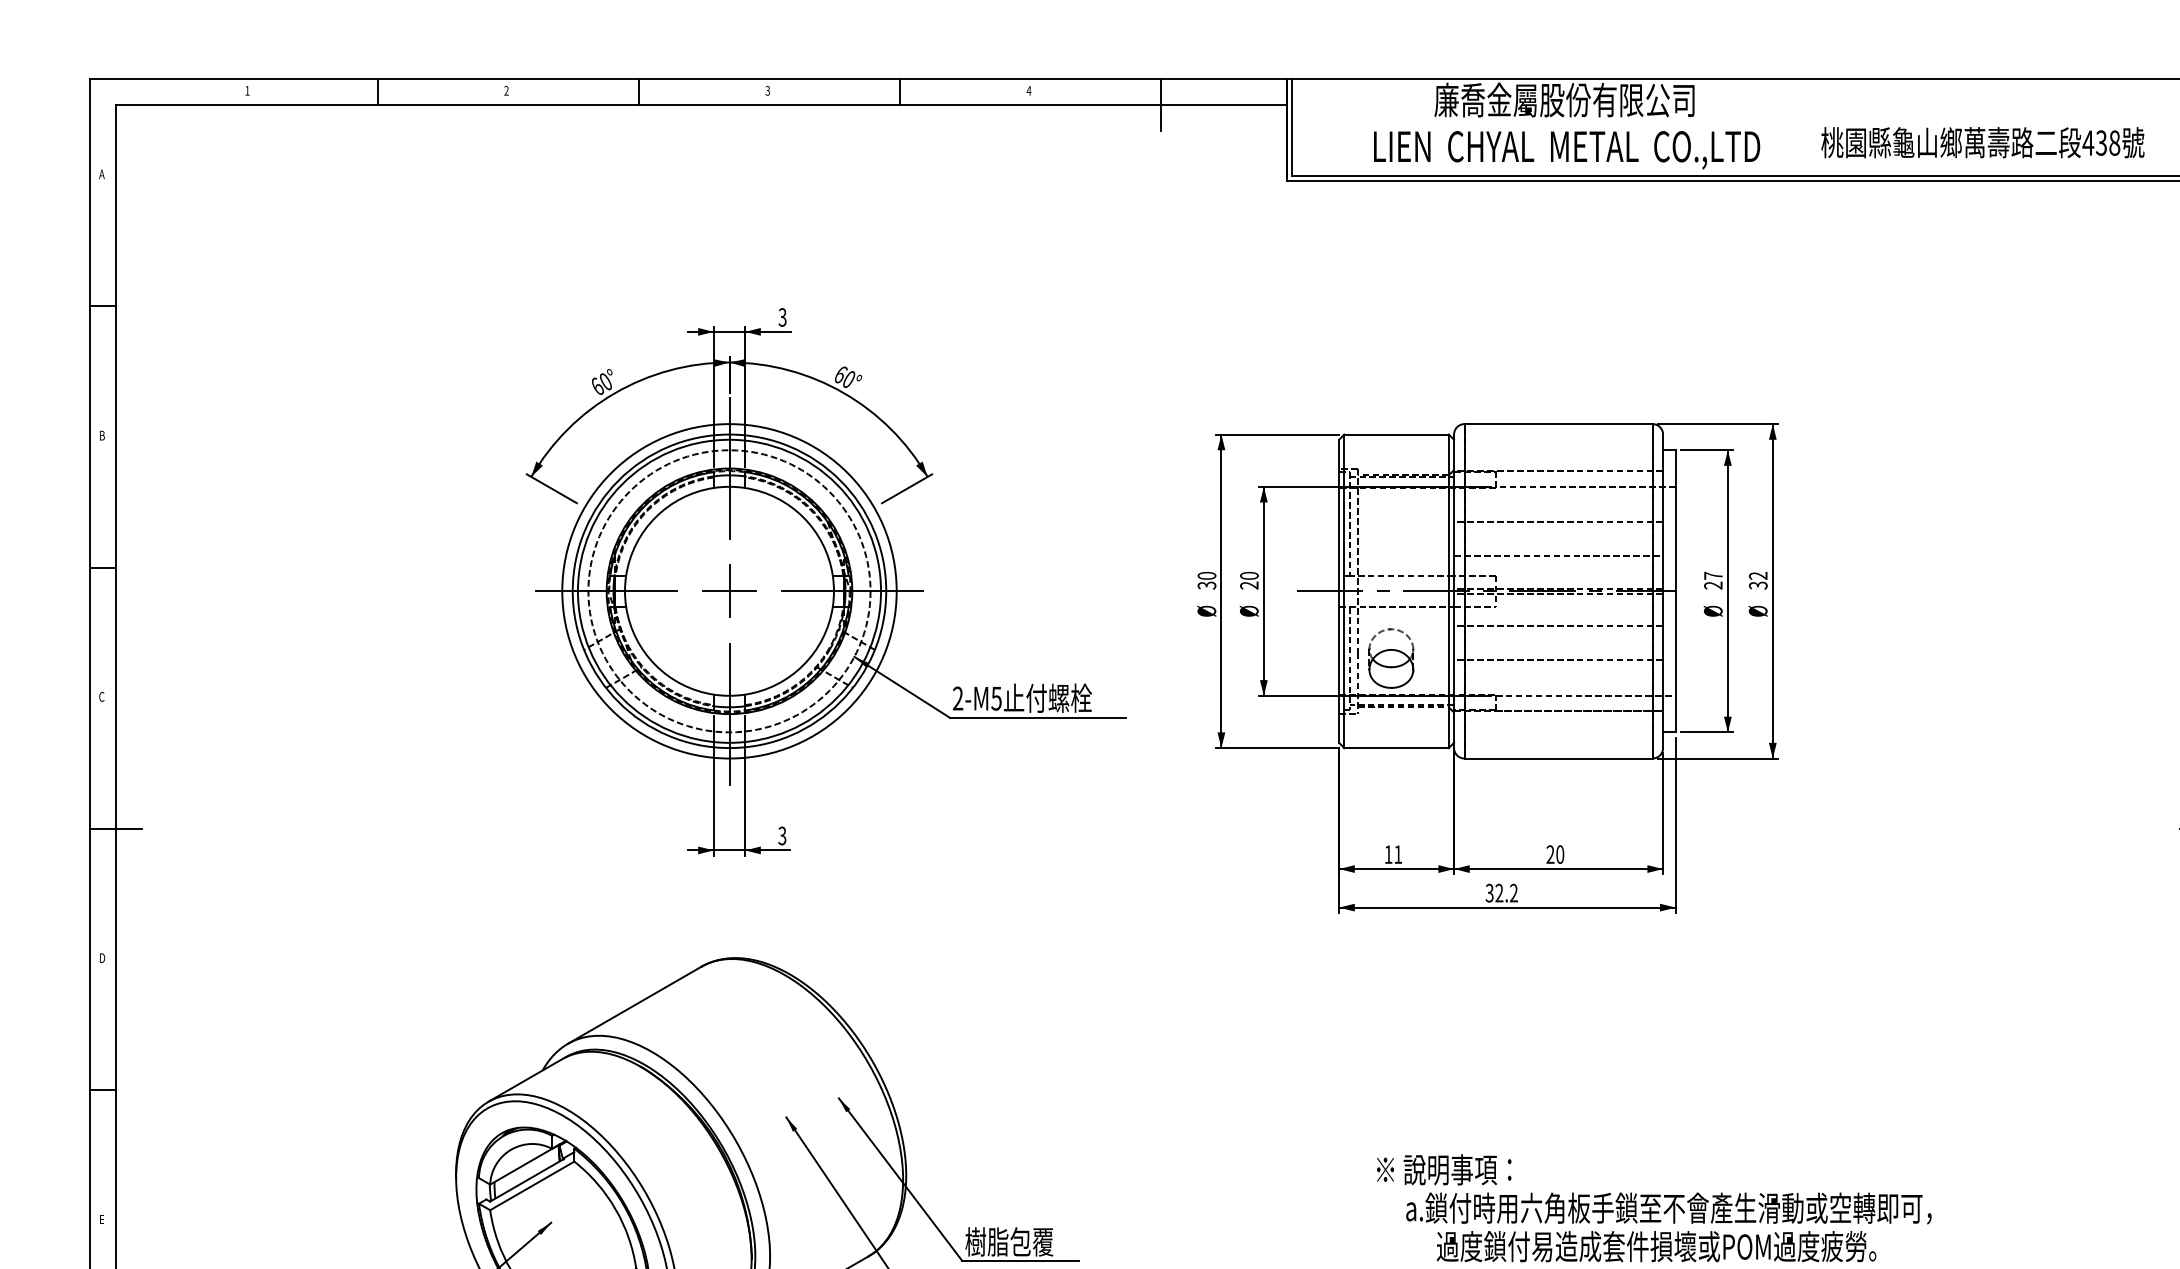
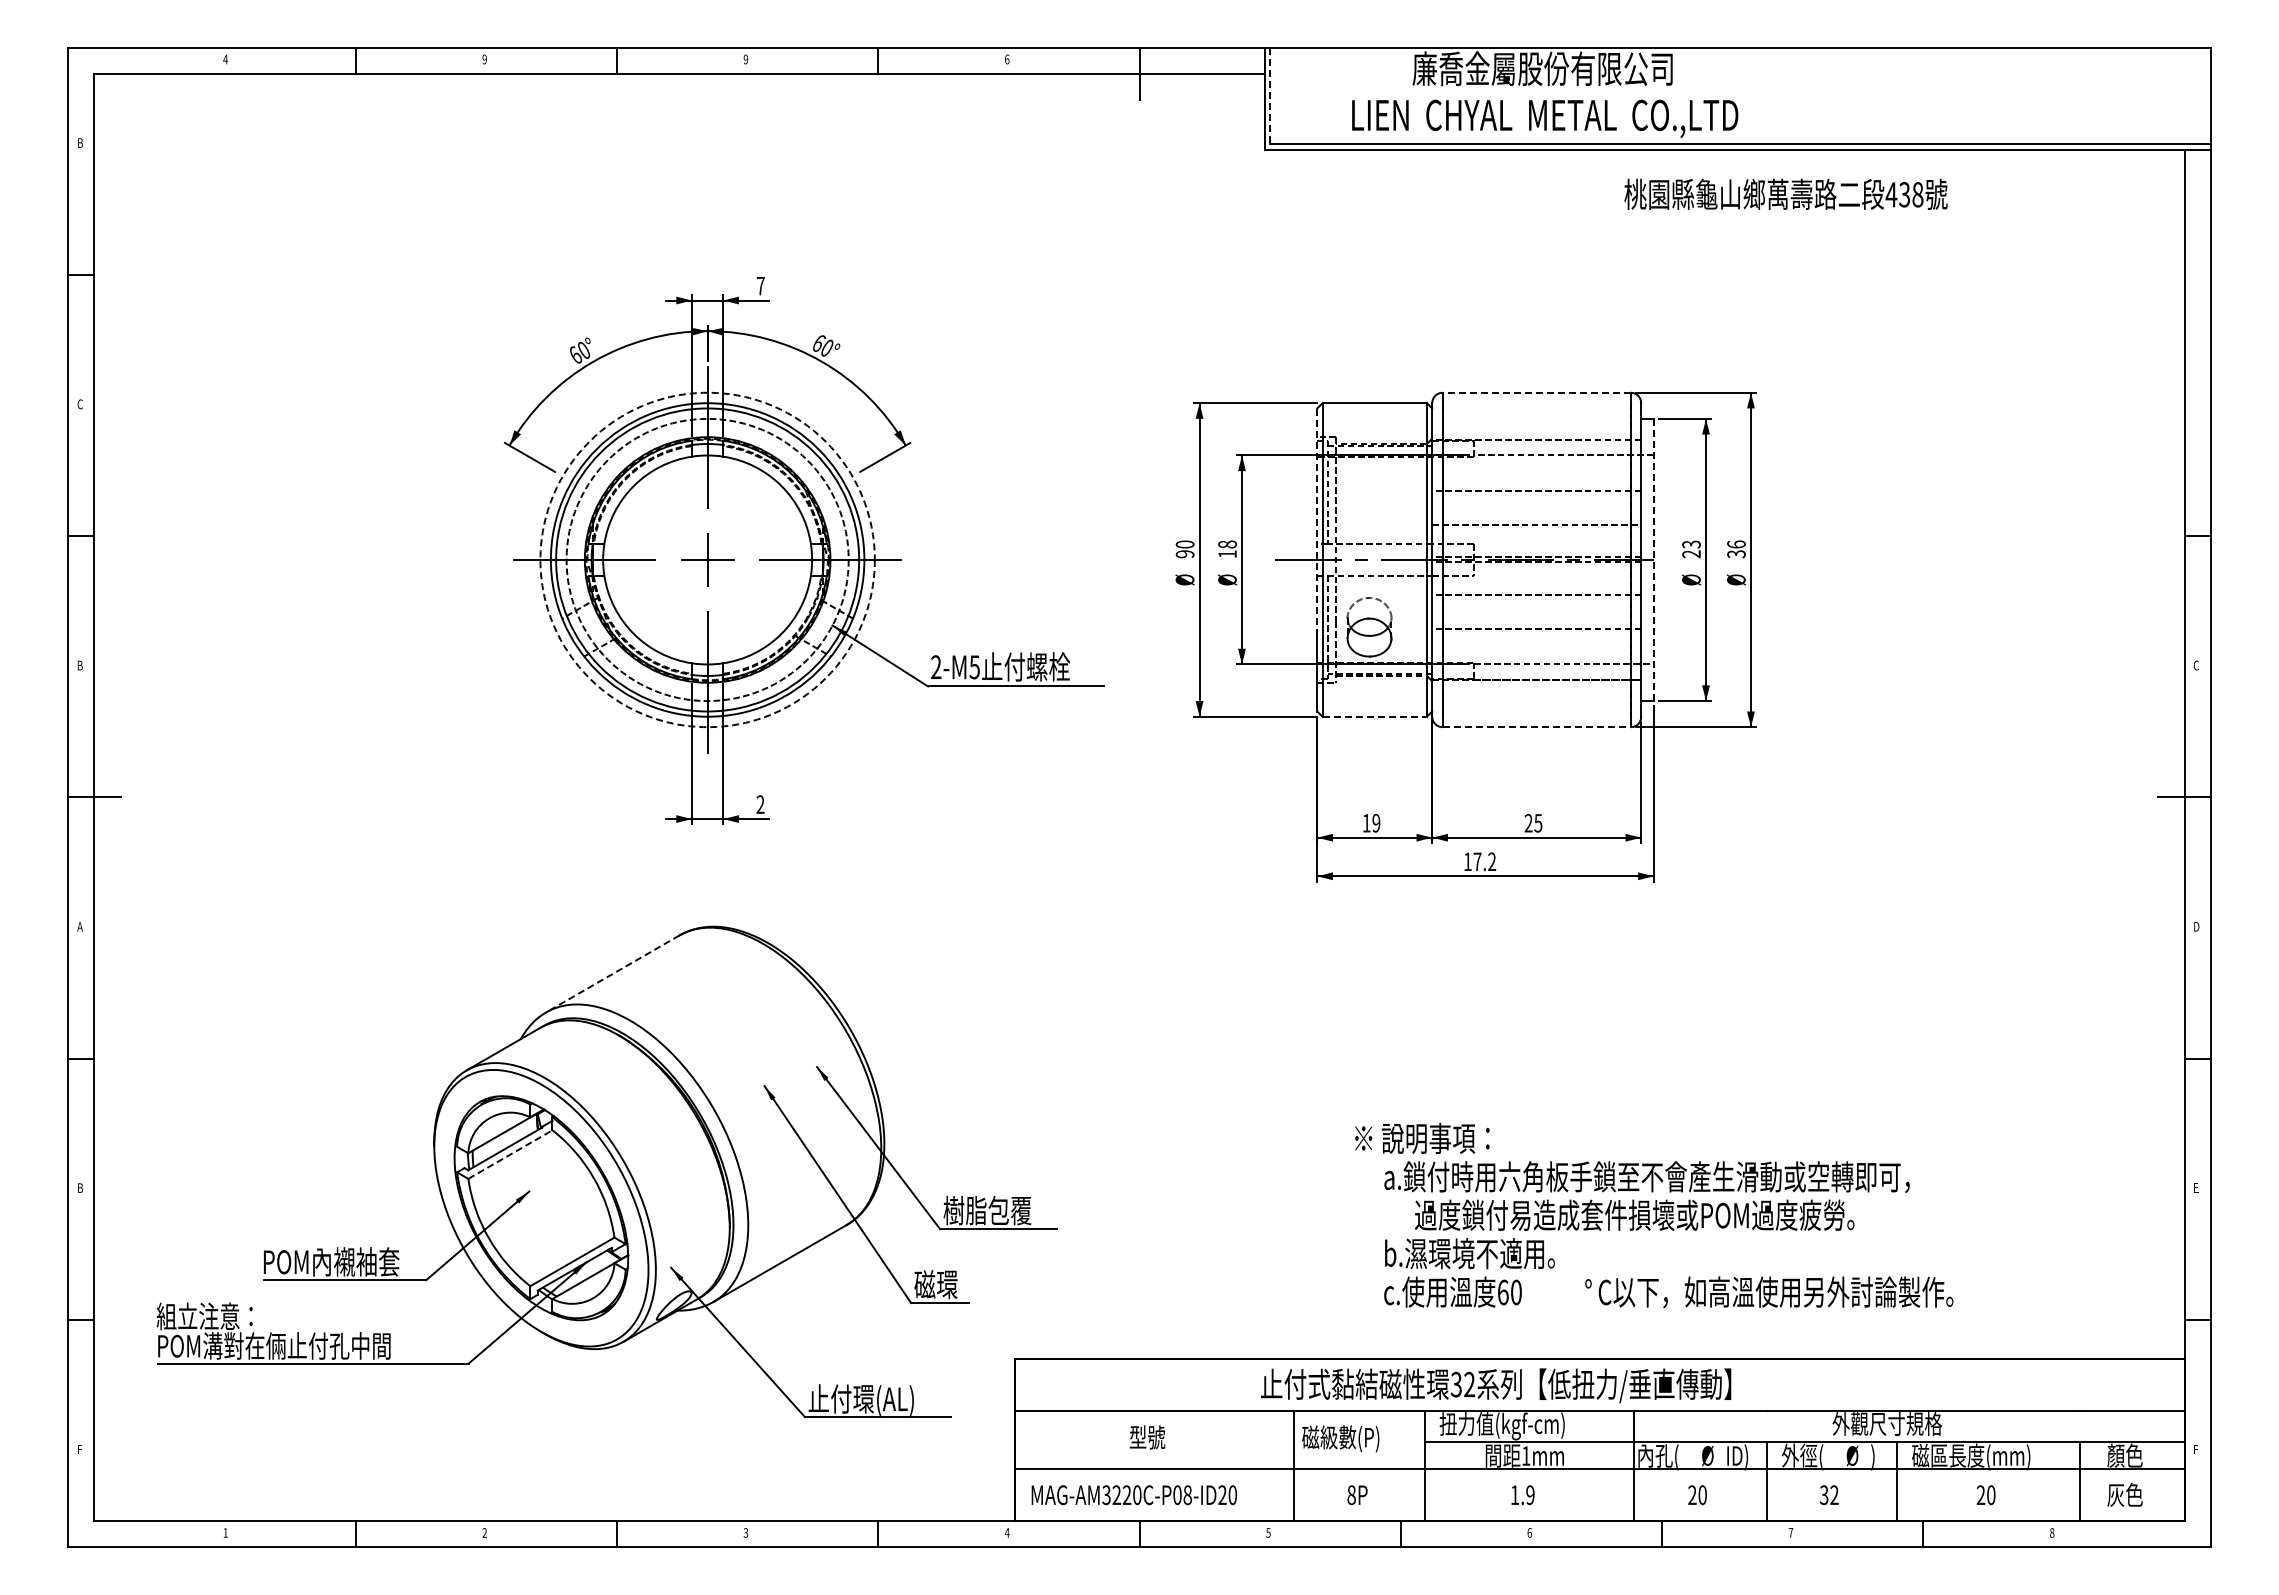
text: (247, 90) -> (225, 59), 1 -> 4
text: (506, 90) -> (484, 59), 2 -> 9
text: (767, 90) -> (745, 59), 3 -> 9
text: (1028, 90) -> (1006, 59), 4 -> 6
line: (1292, 127) -> (1270, 96), solid -> dashed
text: (1982, 141) -> (1785, 193), moved
text: (102, 173) -> (80, 142), A -> B
text: (782, 316) -> (760, 285), 3 -> 7
line: (1558, 423) -> (1536, 392), solid -> dashed
text: (102, 435) -> (80, 404), B -> C
line: (1339, 553) -> (1317, 522), solid -> dashed
text: (1713, 575) -> (1691, 544), 27 -> 23
text: (1758, 575) -> (1736, 544), 32 -> 36
text: (1249, 580) -> (1227, 549), 20 -> 18
text: (1207, 585) -> (1185, 554), 30 -> 90
circle: (729, 590) -> (707, 559), solid -> dashed
line: (1675, 591) -> (1653, 560), solid -> dashed
text: (101, 696) -> (79, 665), C -> B
line: (1397, 747) -> (1375, 716), solid -> dashed
line: (1559, 758) -> (1537, 727), solid -> dashed
text: (782, 836) -> (760, 805), 3 -> 2
text: (1398, 853) -> (1376, 822), 11 -> 19
text: (1560, 853) -> (1538, 822), 20 -> 25
text: (1494, 892) -> (1472, 861), 32.2 -> 17.2
text: (102, 957) -> (80, 926), D -> A
line: (634, 1004) -> (612, 973), solid -> dashed
line: (532, 1185) -> (510, 1154), solid -> dashed
text: (102, 1218) -> (80, 1187), E -> B

